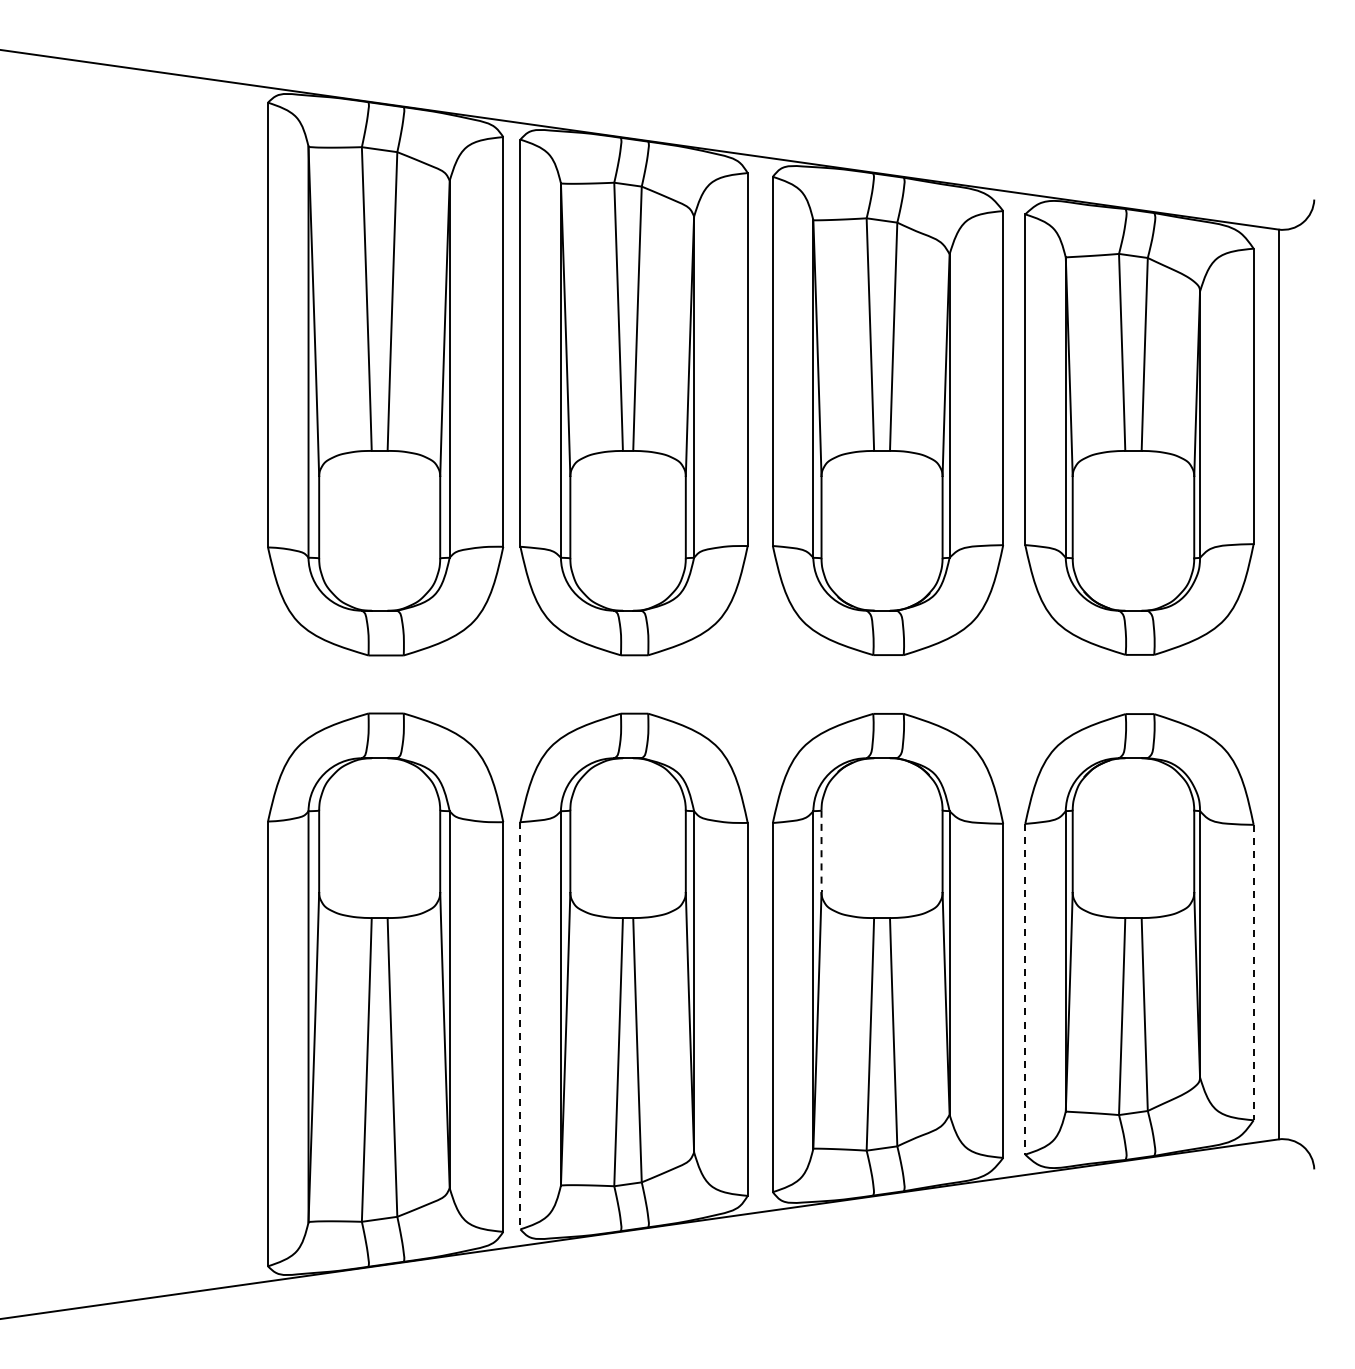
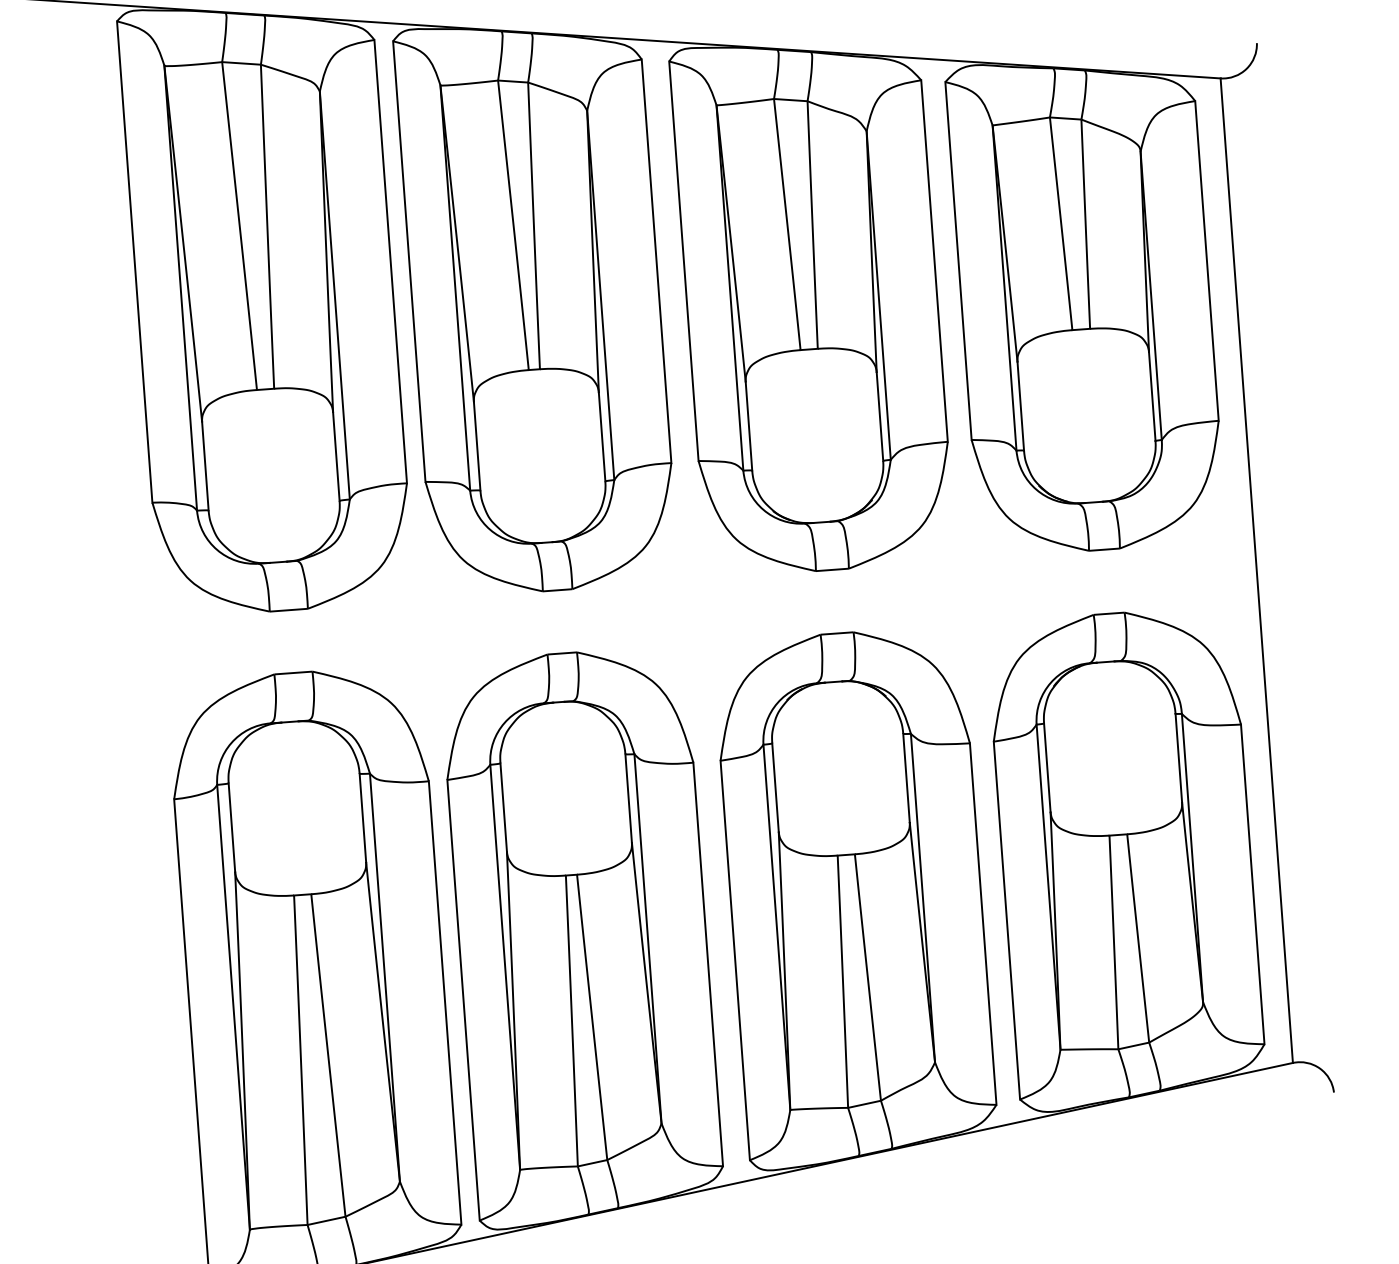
line: (821, 851) -> (775, 787), dashed -> solid
line: (1253, 972) -> (1252, 884), dashed -> solid
line: (1025, 989) -> (1007, 920), dashed -> solid
line: (520, 1025) -> (463, 999), dashed -> solid

